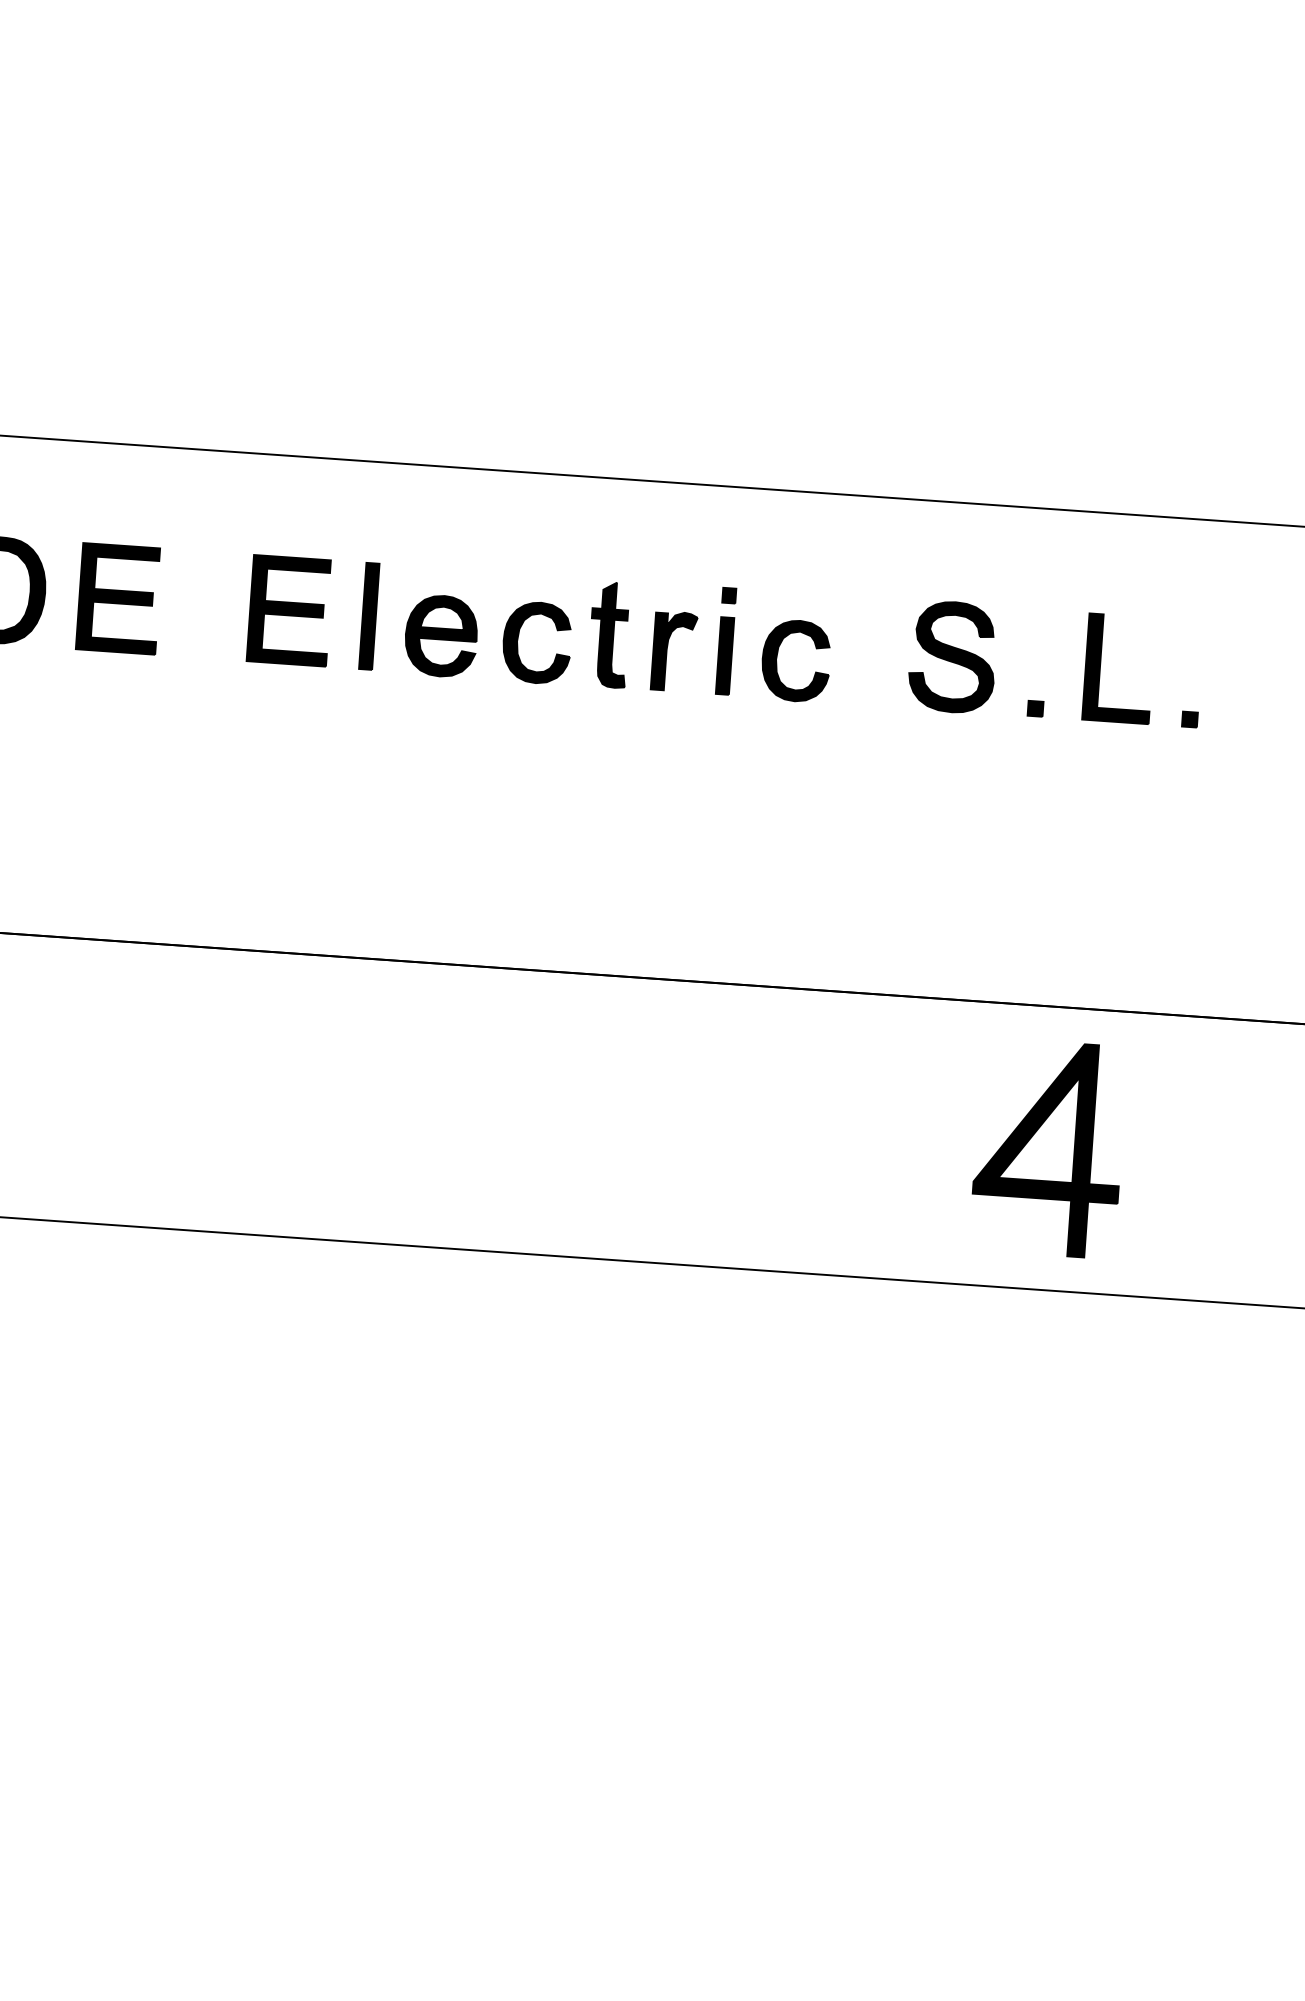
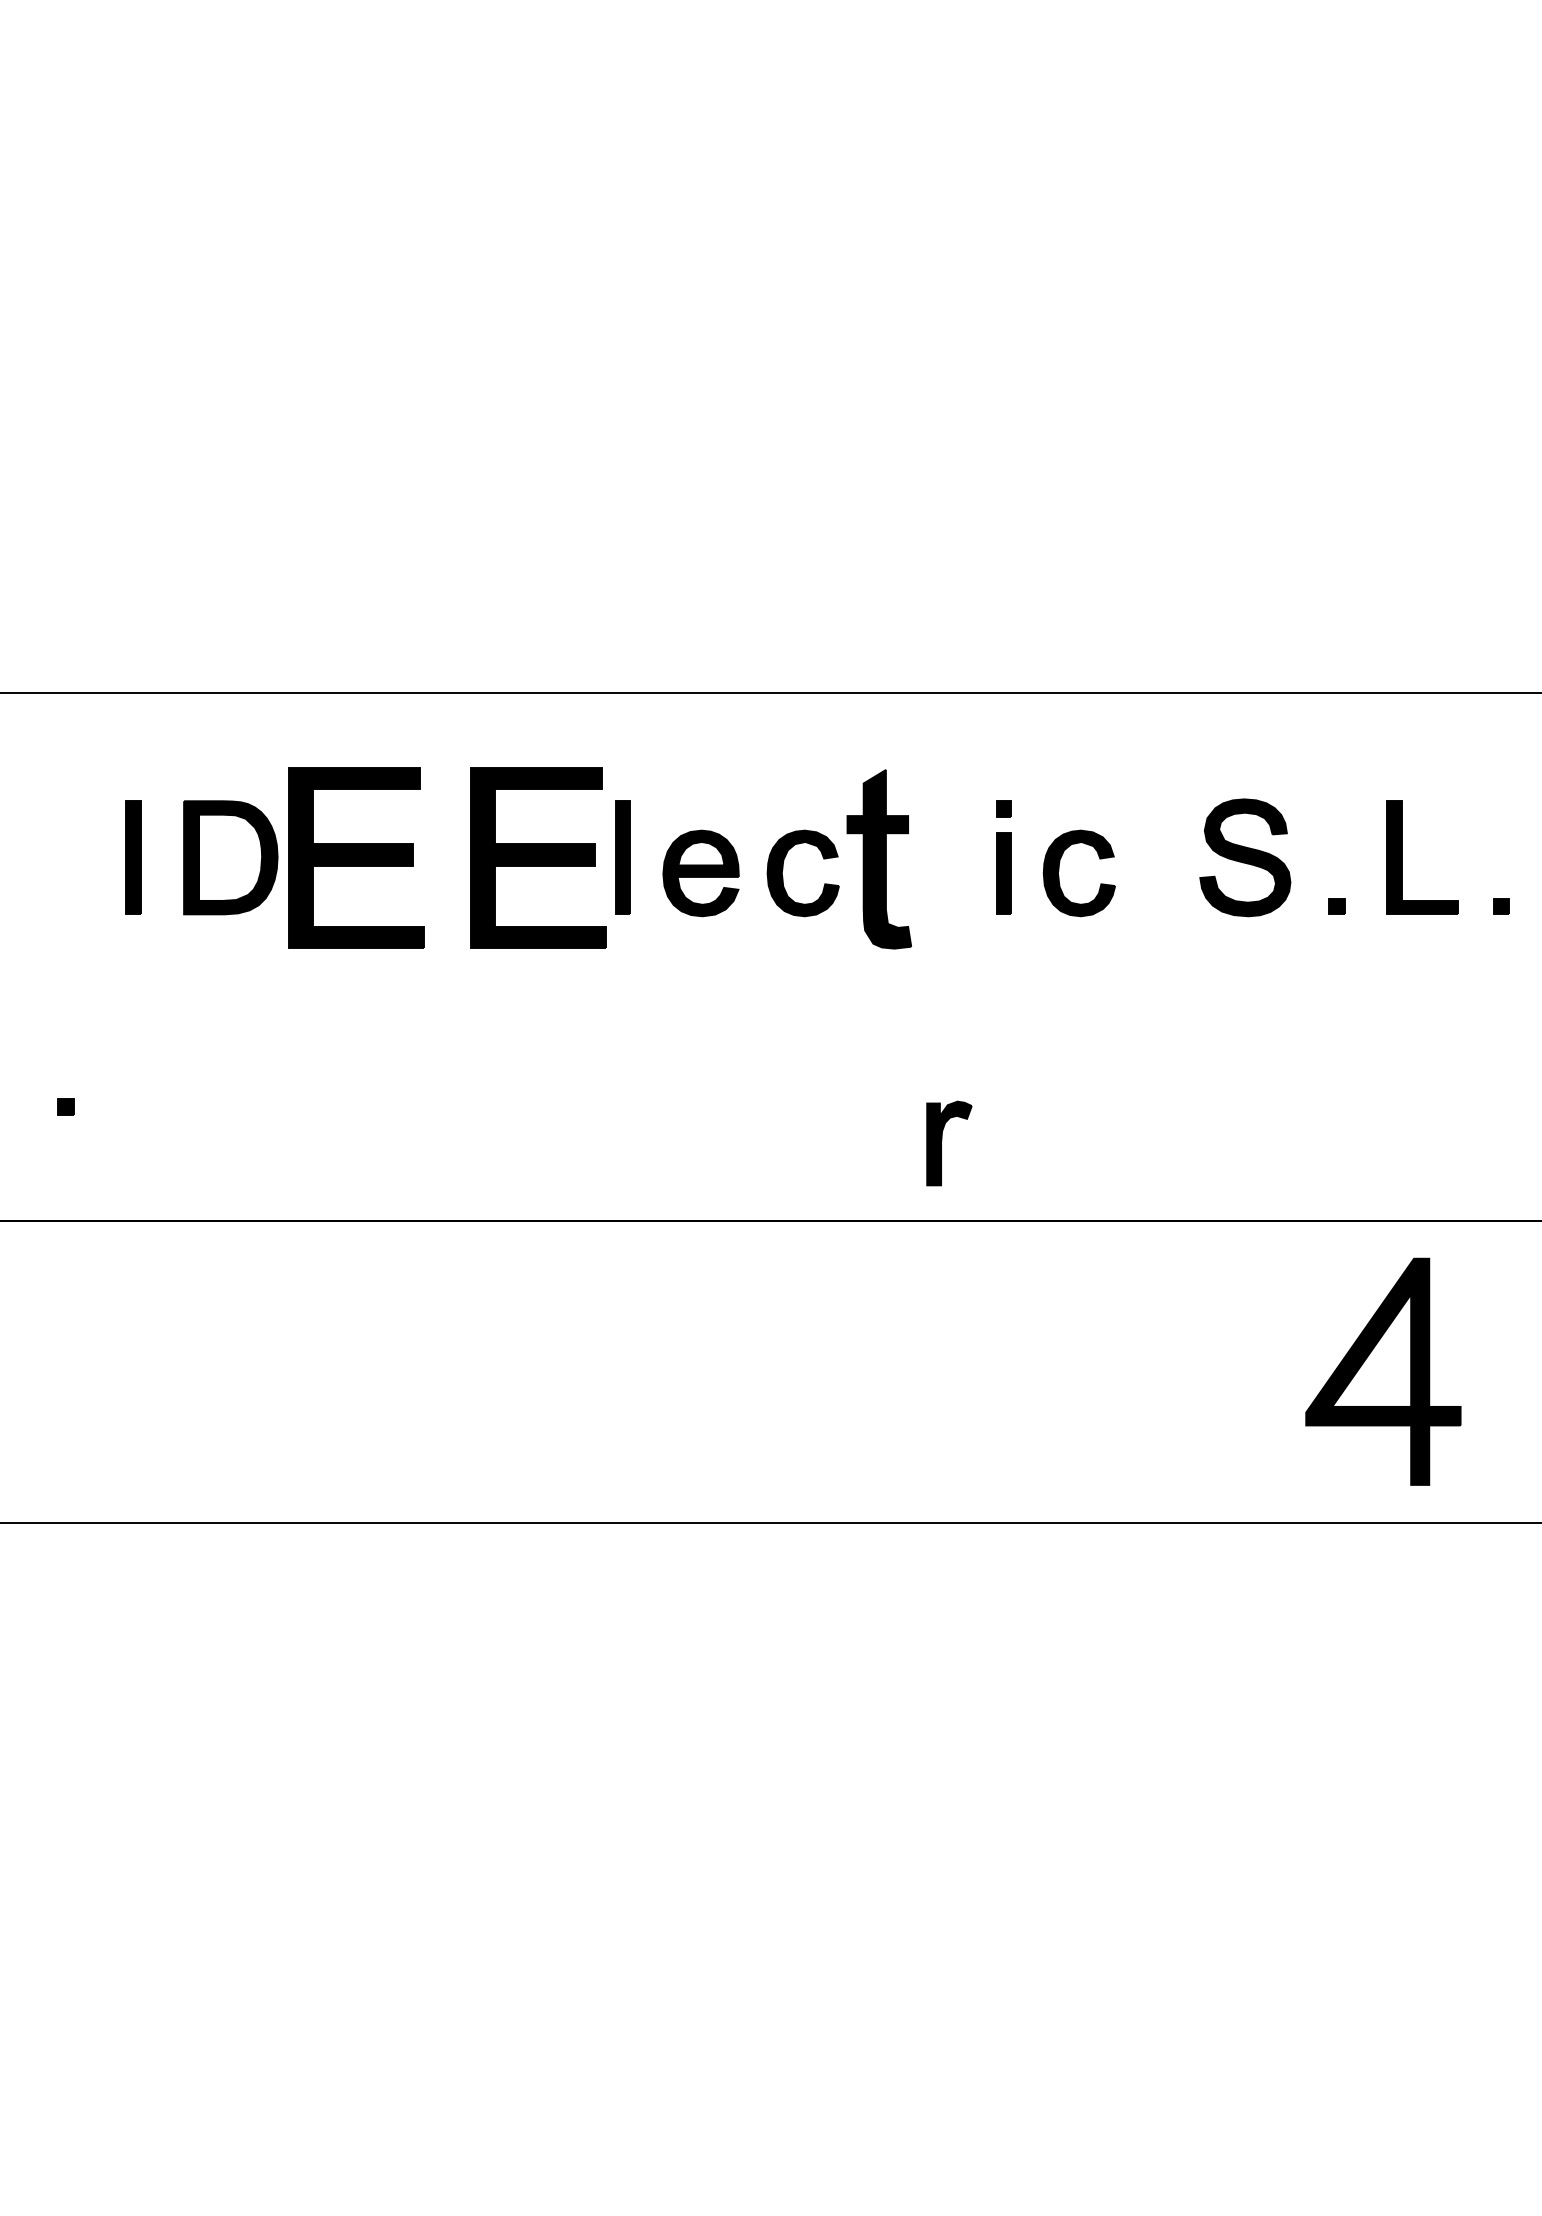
part: (119, 598) -> (356, 857), size x1.6
part: (289, 610) -> (538, 857), size x1.6
part: (609, 634) -> (879, 859), size x1.6
part: (667, 649) -> (942, 1141), moved

